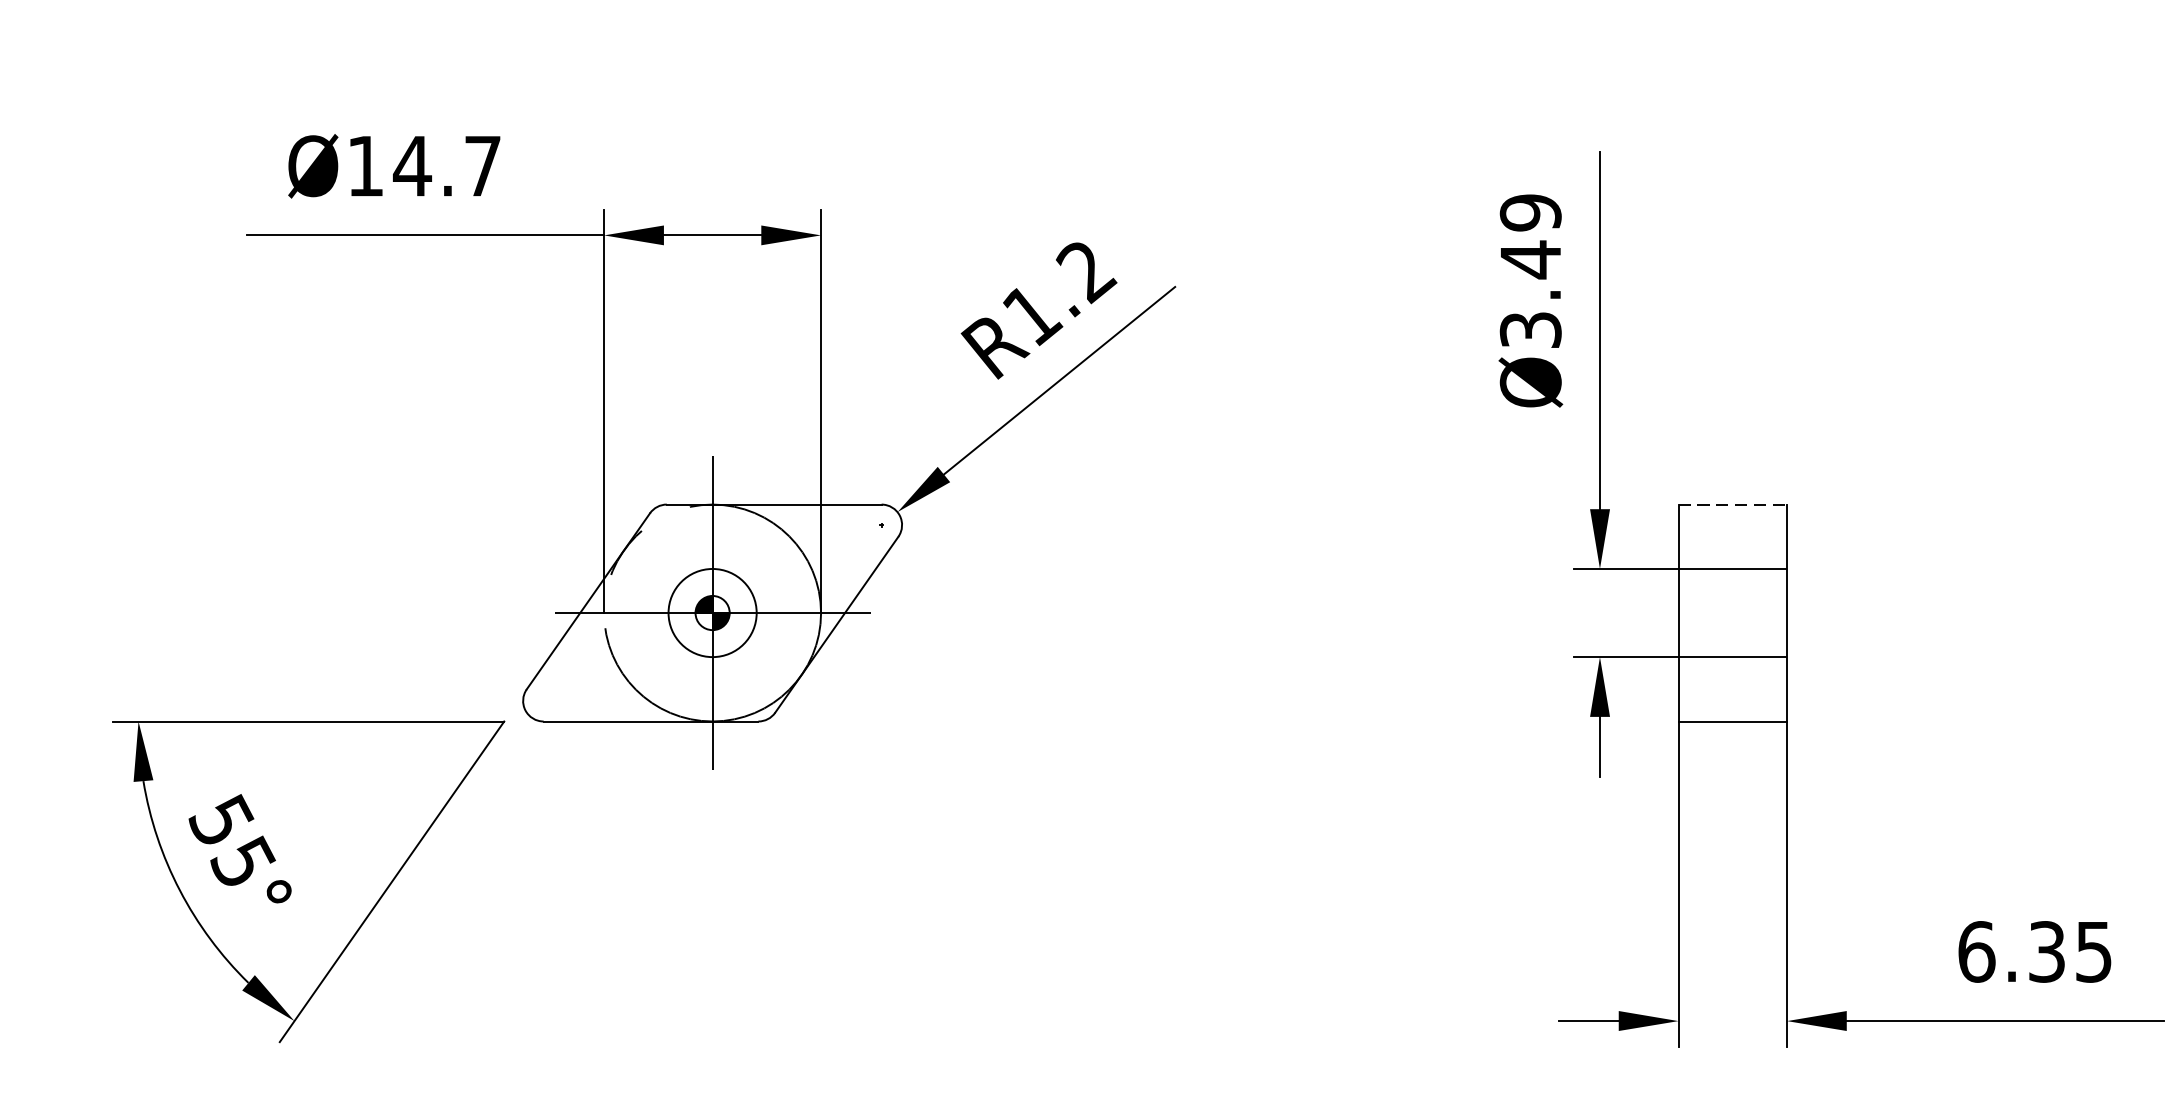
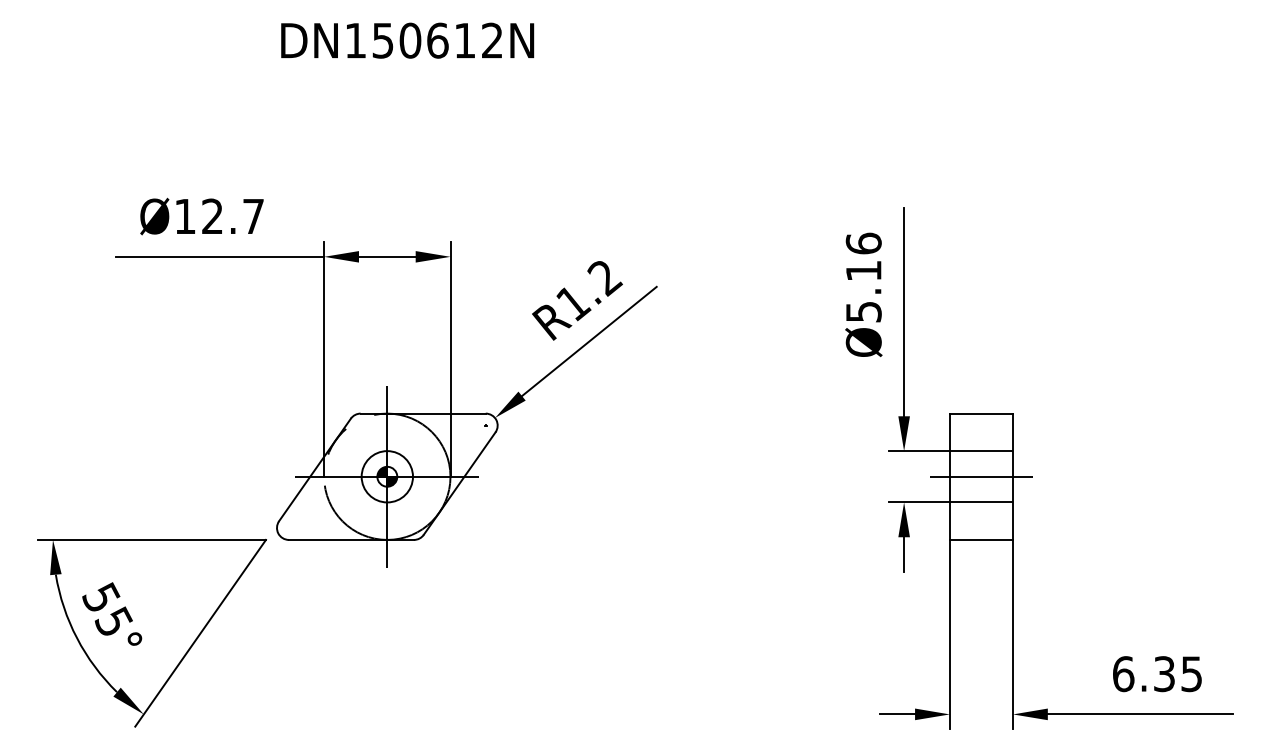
text: (412, 164) -> (212, 215), Ø14.7 -> Ø12.7
text: (1530, 269) -> (863, 276), Ø3.49 -> Ø5.16
line: (1732, 504) -> (981, 413), dashed -> solid
line: (1732, 612) -> (981, 476), added

